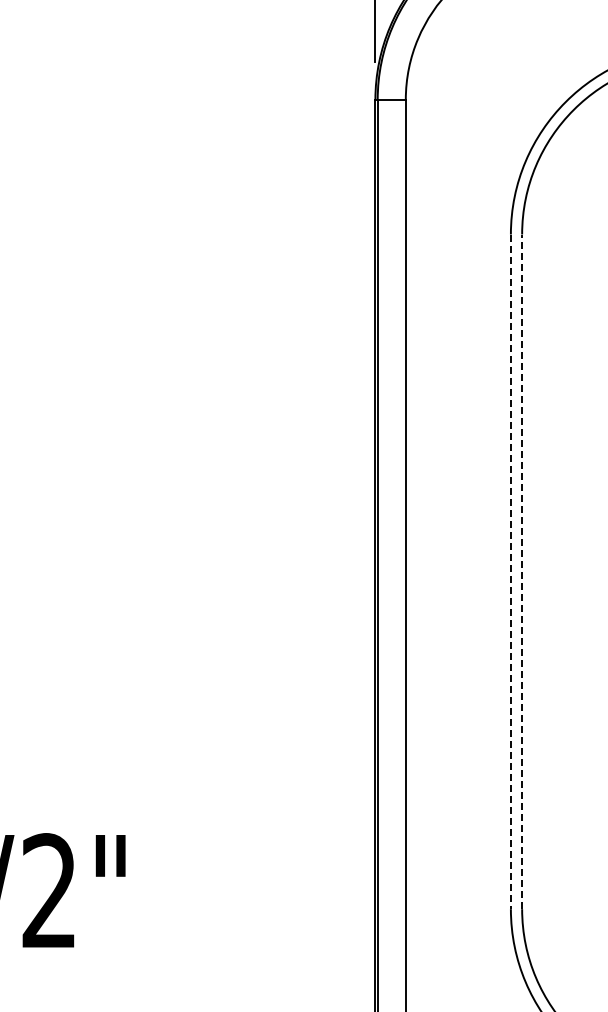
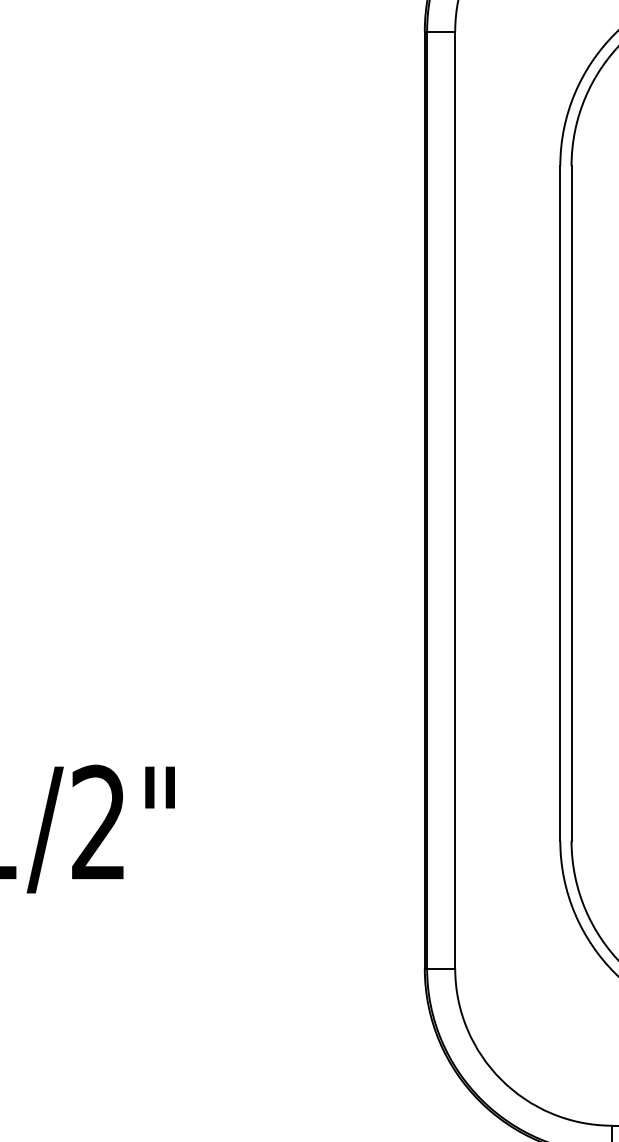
line: (522, 571) -> (571, 503), dashed -> solid
line: (511, 572) -> (560, 504), dashed -> solid

